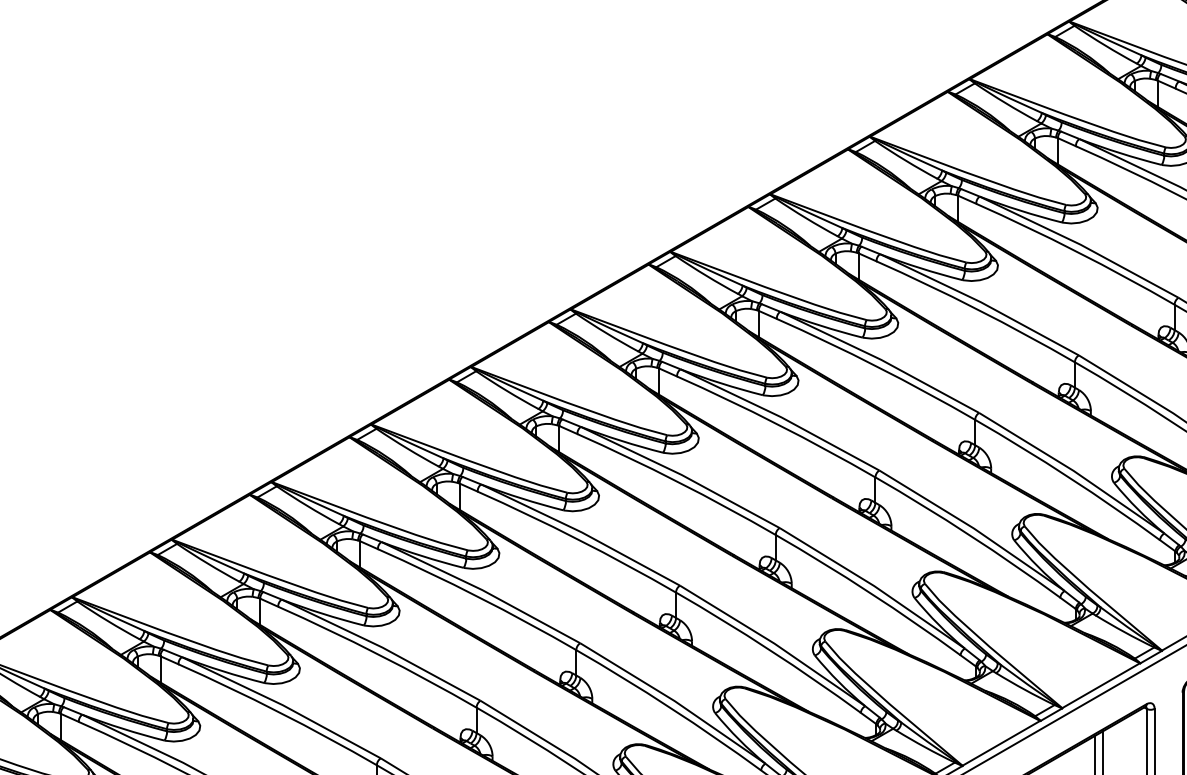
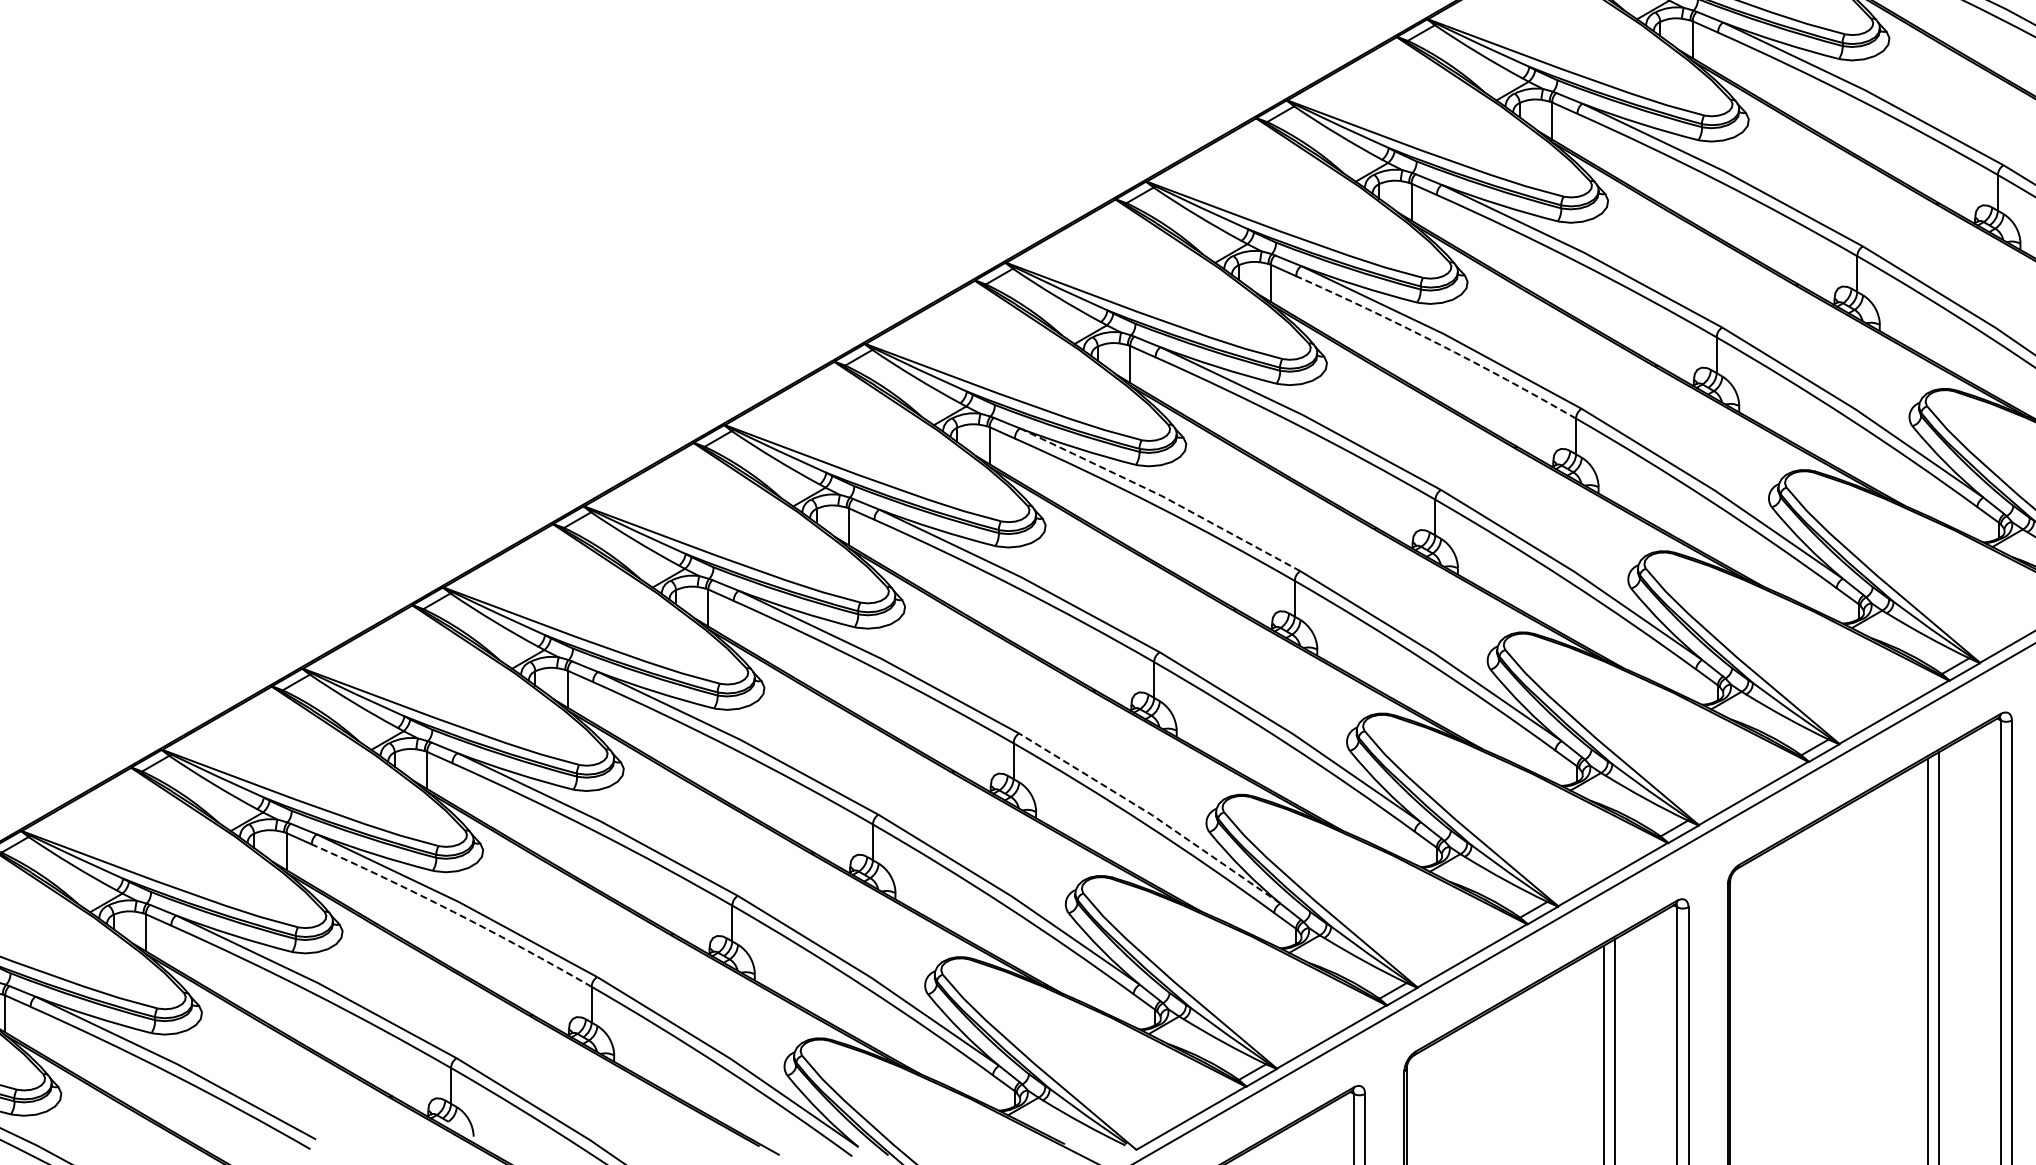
arc: (977, 309) -> (1438, 343), solid -> dashed
line: (781, 417) -> (1162, 496), solid -> dashed
line: (774, 643) -> (1152, 815), solid -> dashed
arc: (278, 711) -> (453, 911), solid -> dashed

